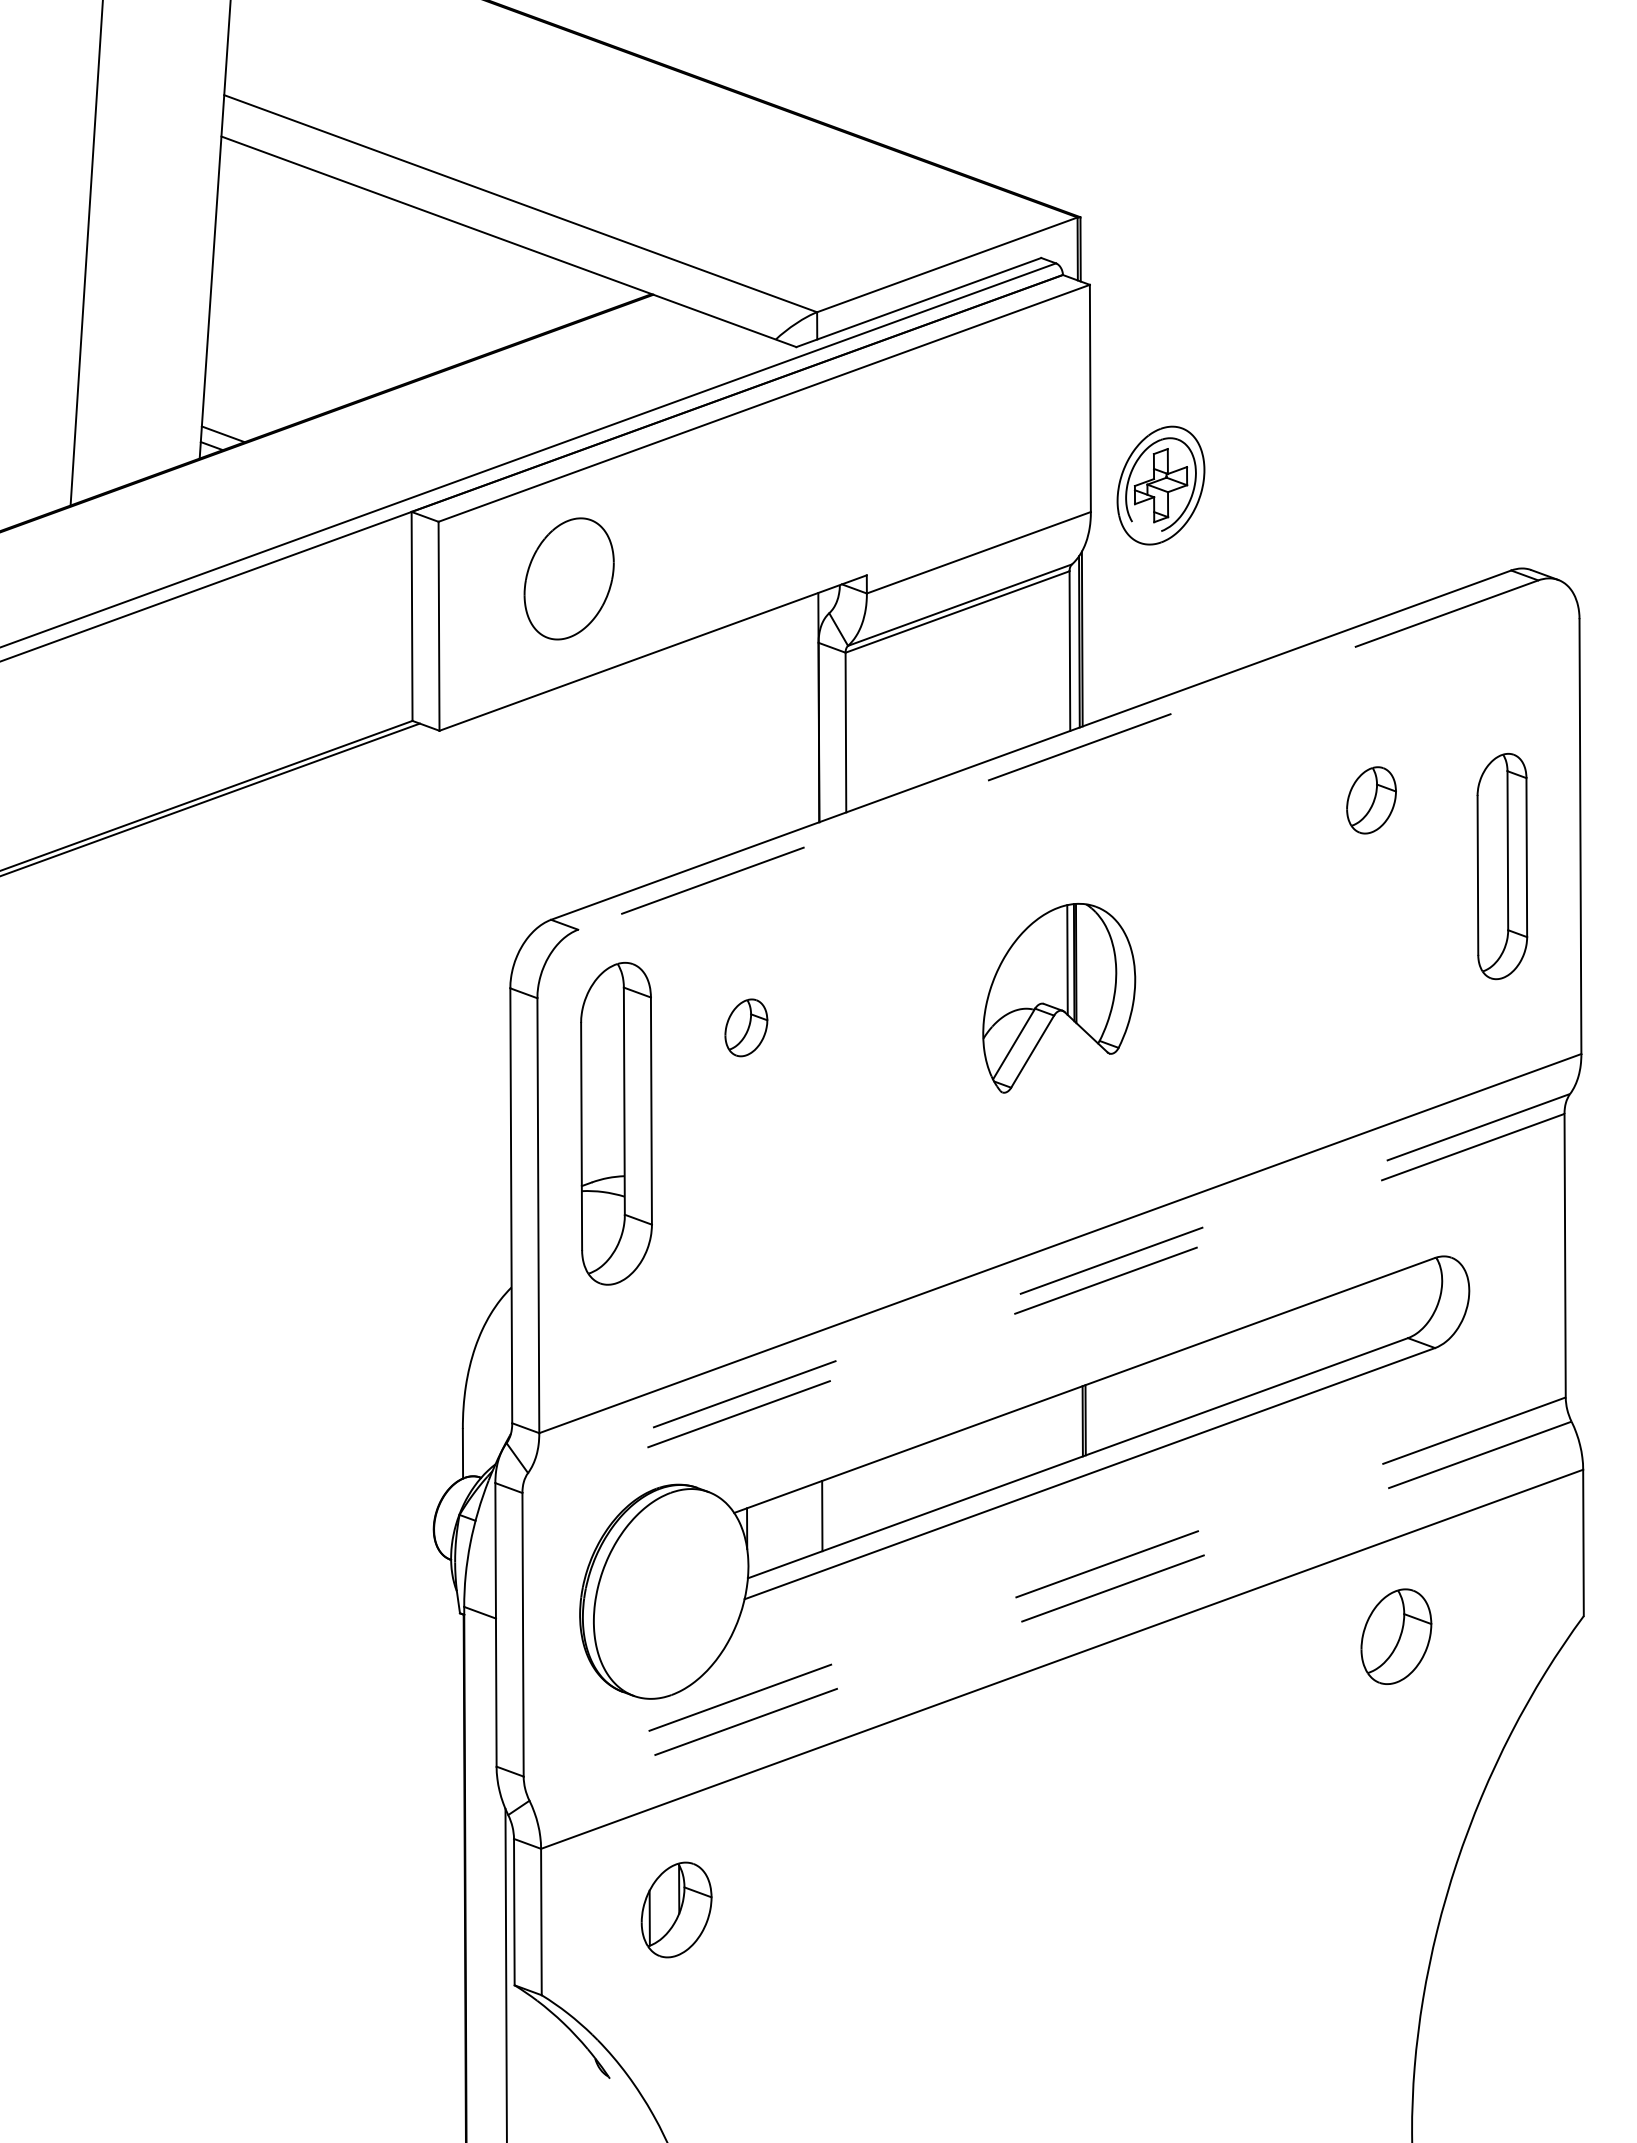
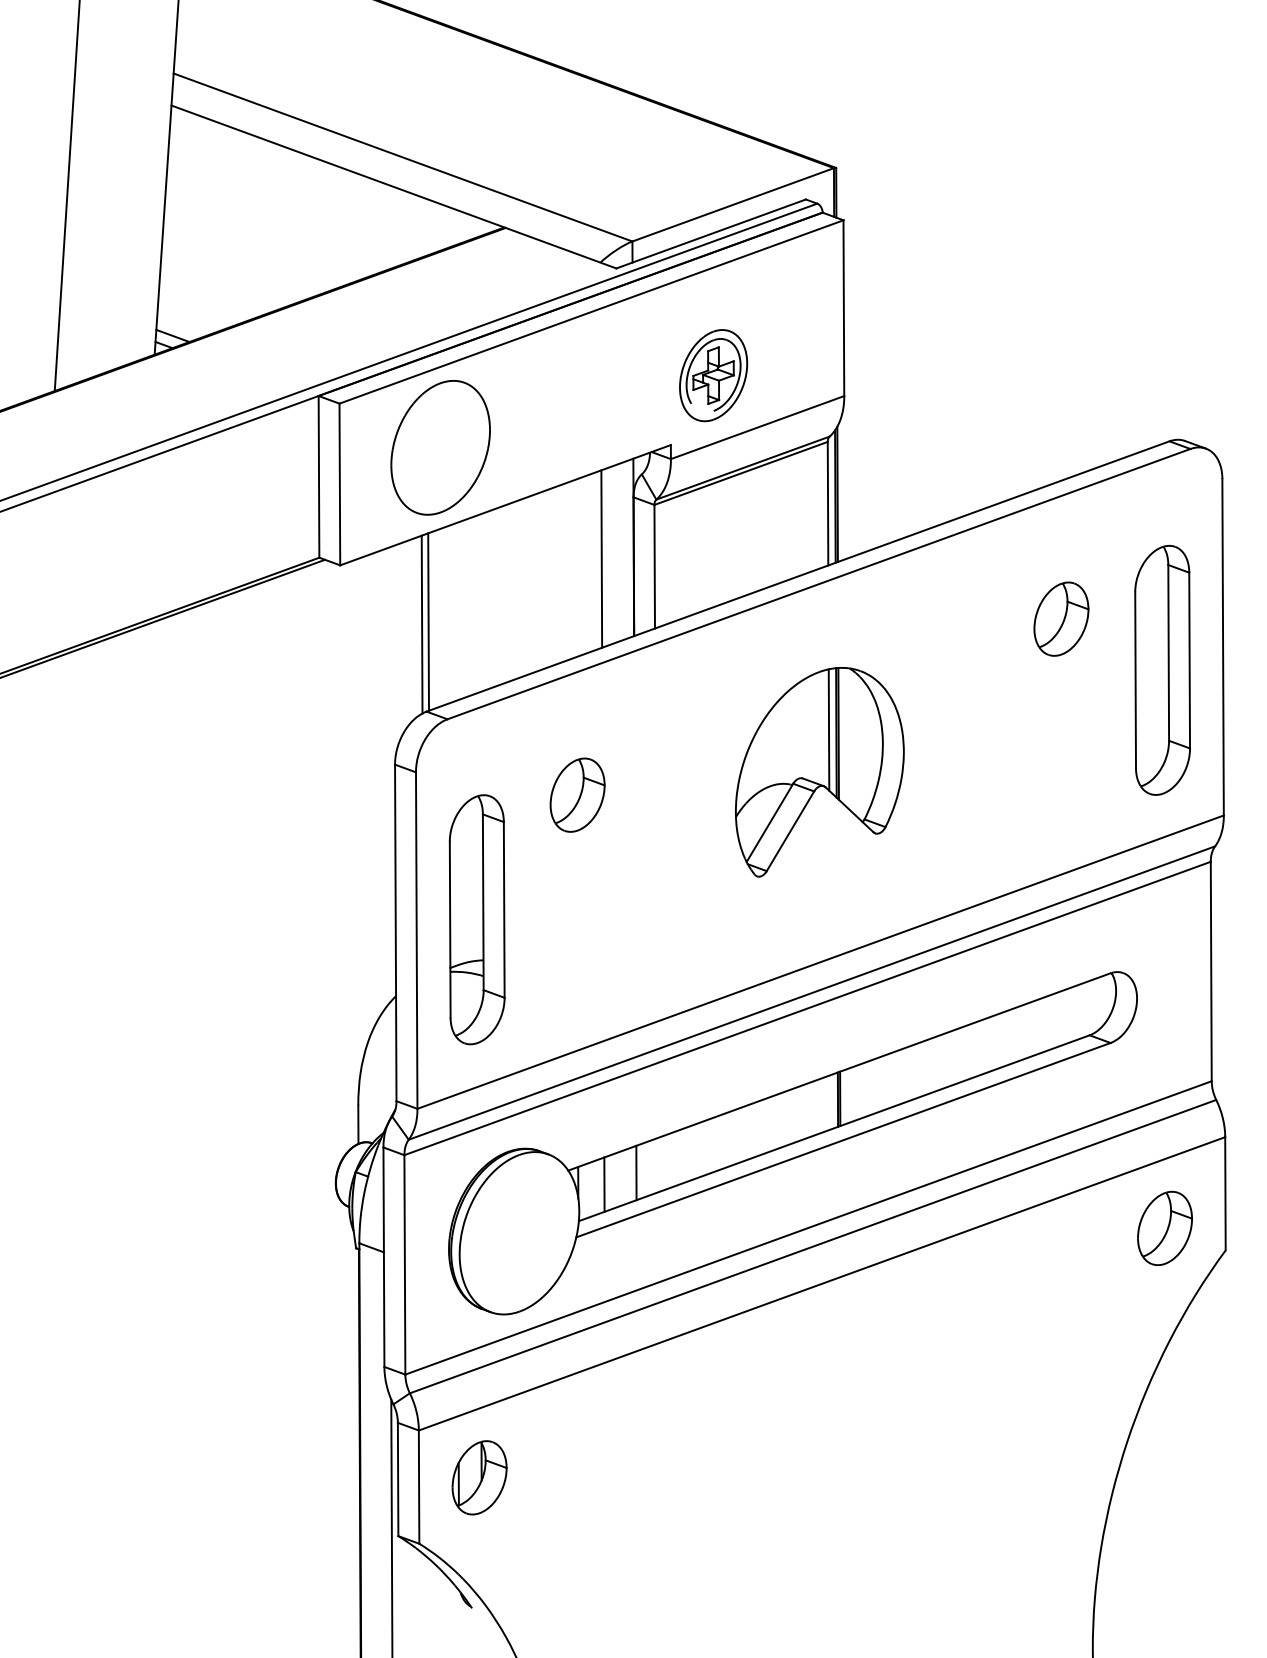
part: (1160, 485) -> (713, 375), moved
part: (568, 578) -> (440, 447), size x1.43
line: (777, 722) -> (601, 558), added
line: (1058, 755) -> (819, 584), dashed -> solid
part: (1371, 800) -> (1061, 619), size x1.43
line: (553, 803) -> (428, 621), added
line: (544, 807) -> (421, 624), added
part: (1502, 866) -> (1162, 670), size x1.43
part: (1058, 998) -> (819, 772), size x1.43
part: (746, 1027) -> (577, 794), size x1.67
part: (616, 1123) -> (477, 919), moved
line: (1048, 1283) -> (811, 993), dashed -> solid
line: (1043, 1303) -> (807, 1008), dashed -> solid
line: (780, 1531) -> (604, 1184), added
line: (1044, 1587) -> (808, 1228), dashed -> solid
line: (1050, 1611) -> (813, 1246), dashed -> solid
part: (1396, 1636) -> (1165, 1228), moved
part: (676, 1909) -> (479, 1477), moved

